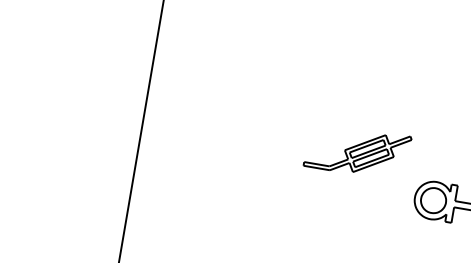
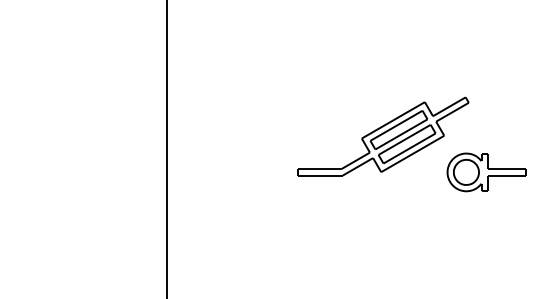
part: (357, 151) -> (383, 136), size x1.67

